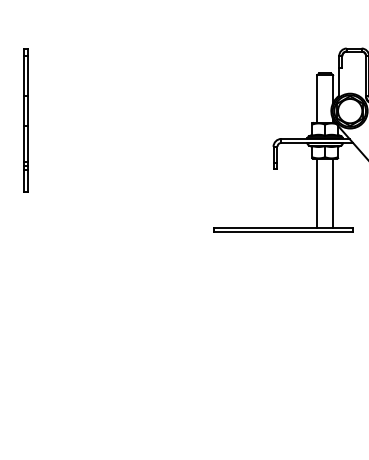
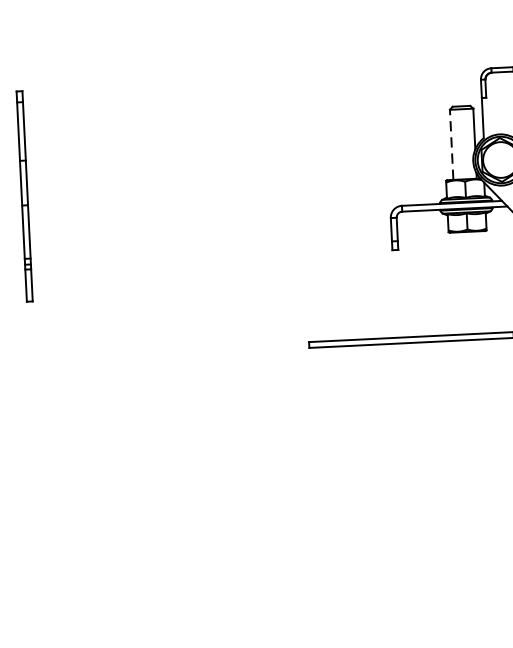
line: (317, 99) -> (452, 145), solid -> dashed
line: (317, 193) -> (458, 283), removed
line: (333, 193) -> (482, 282), removed

